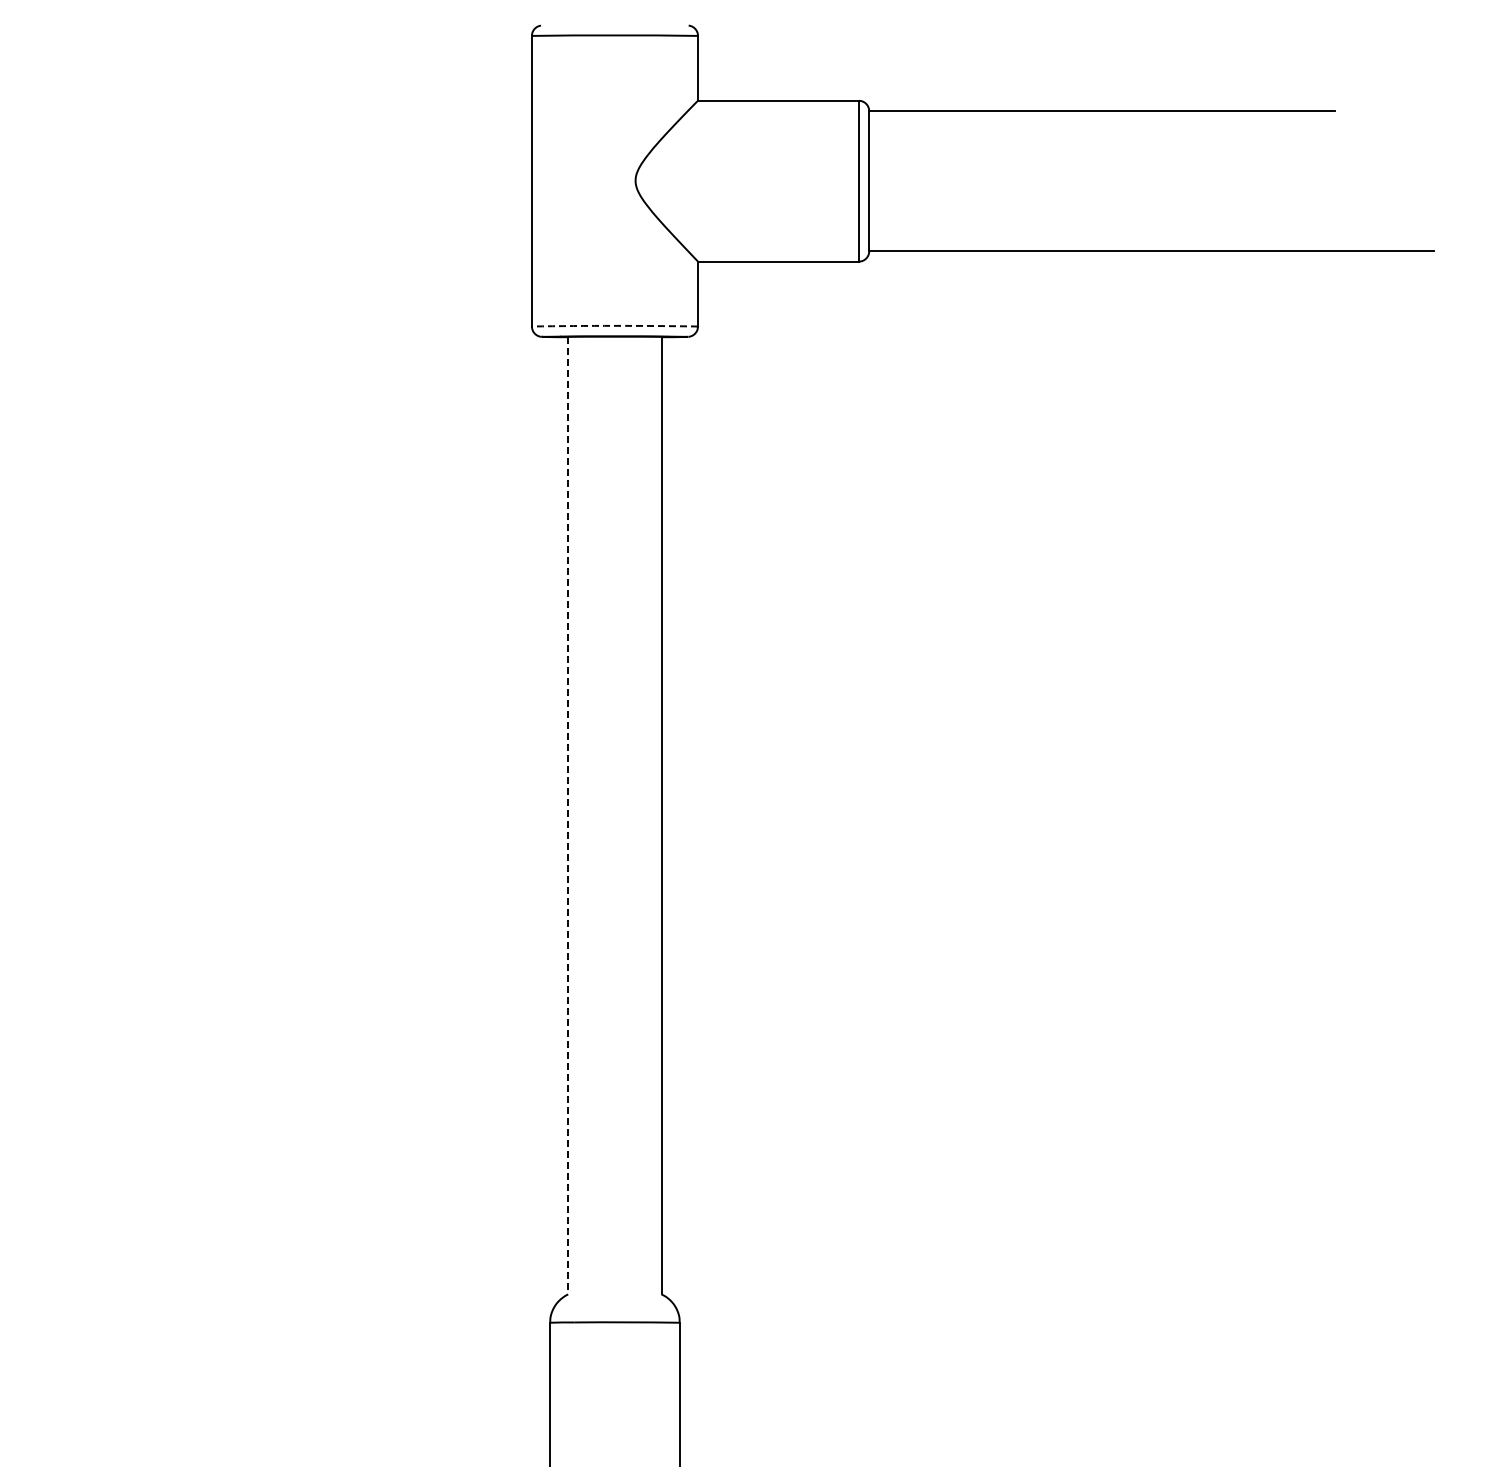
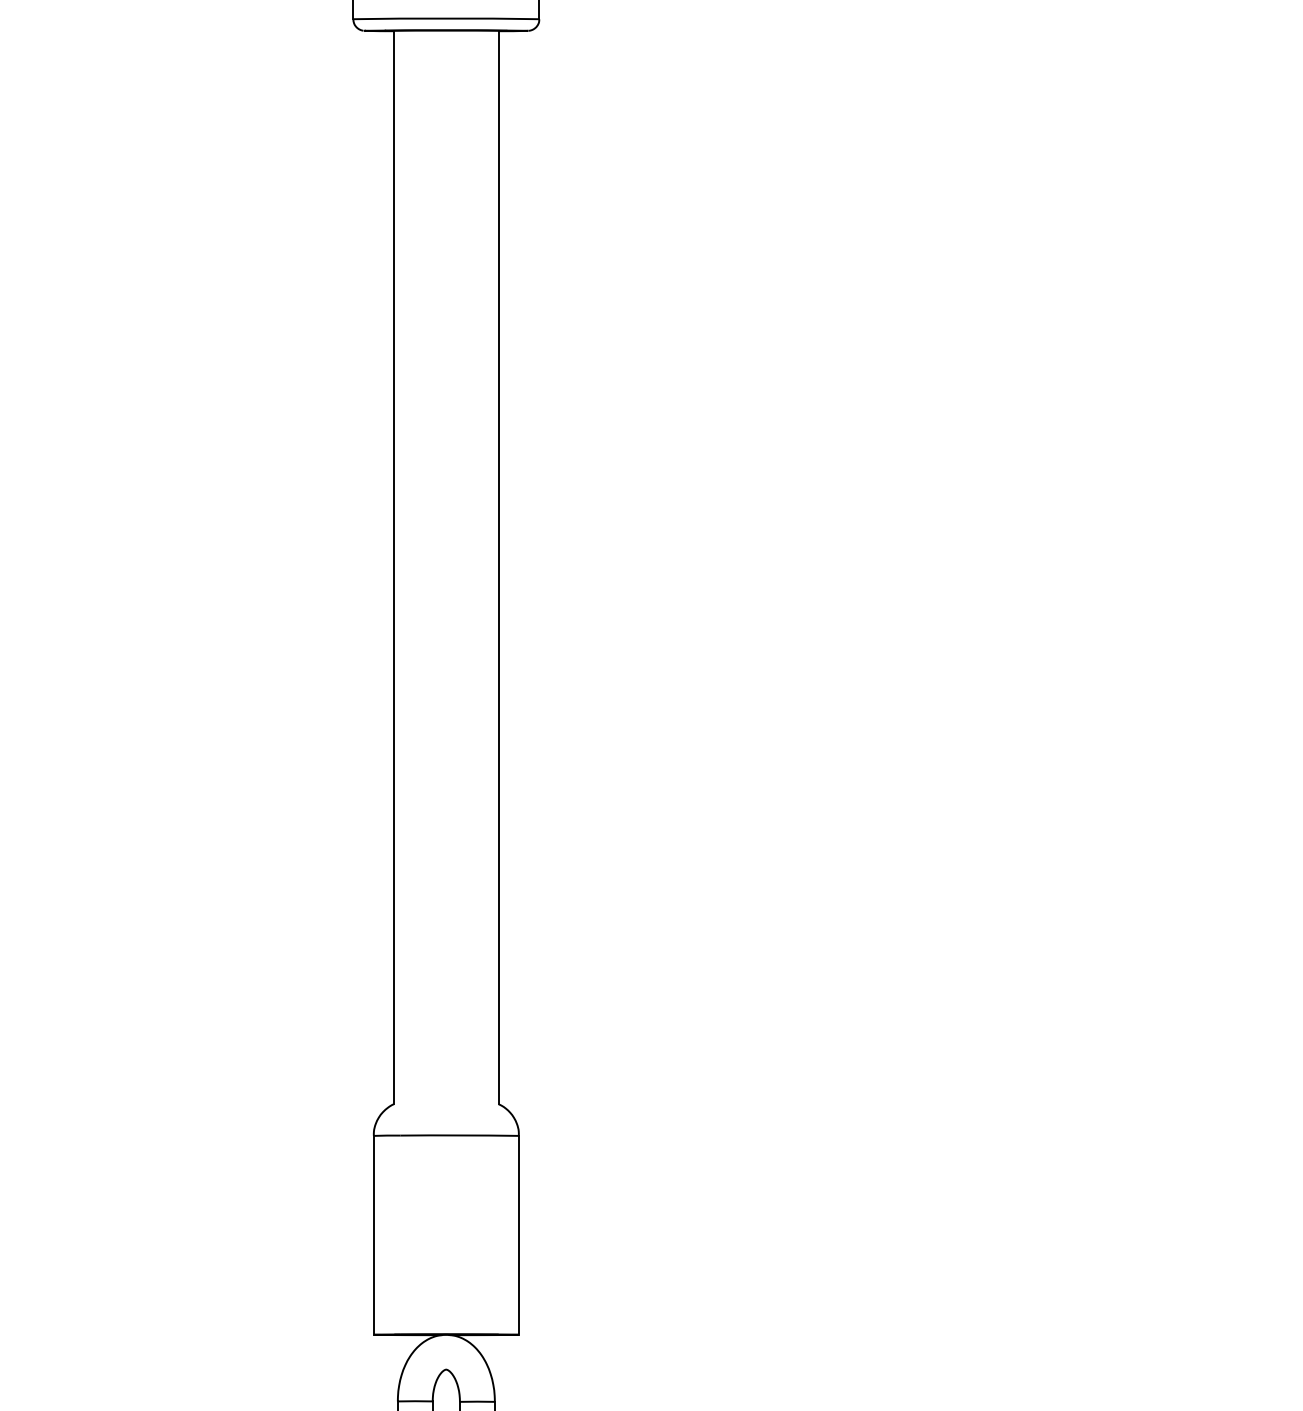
arc: (614, 325) -> (445, 18), dashed -> solid
line: (568, 815) -> (394, 567), dashed -> solid

